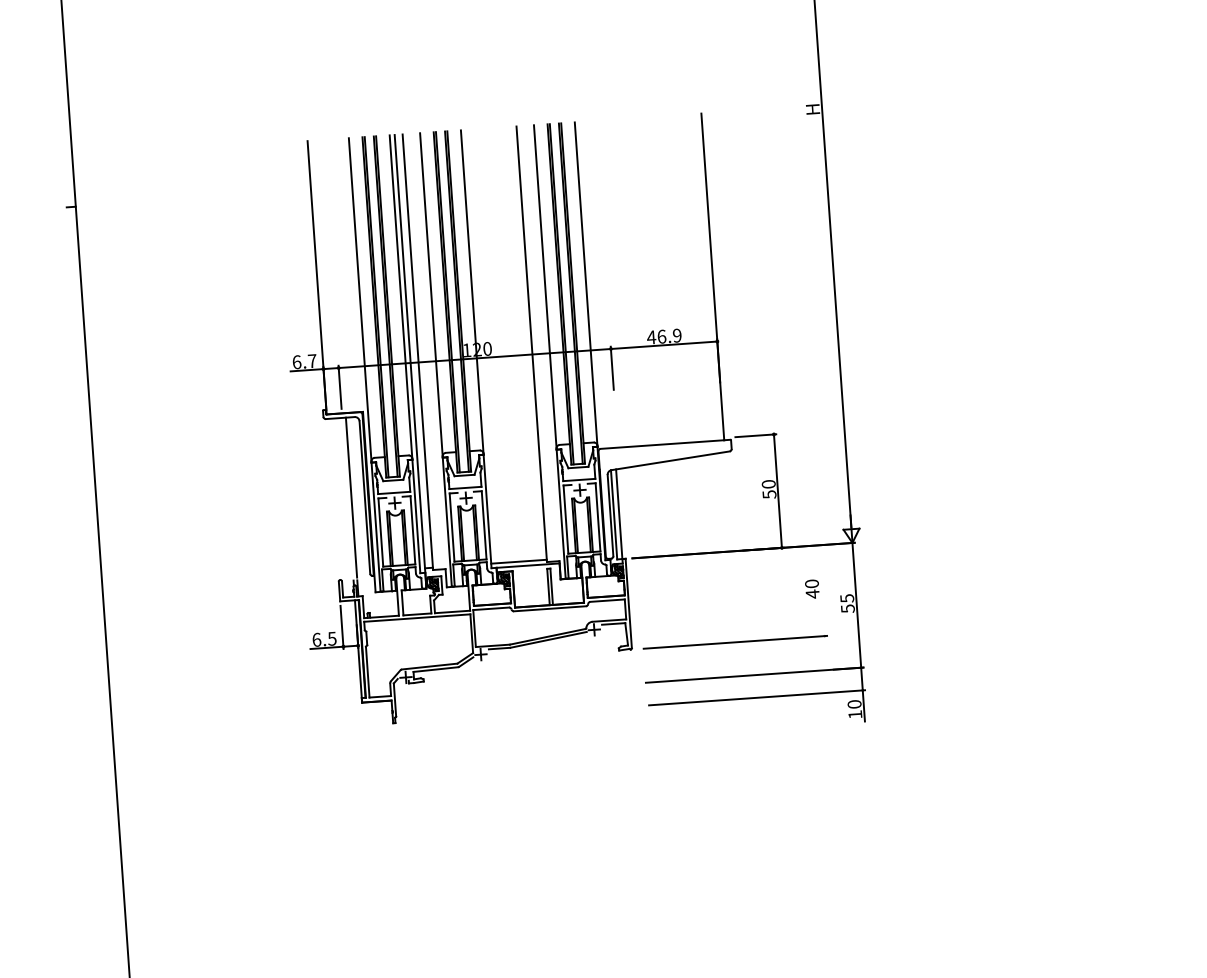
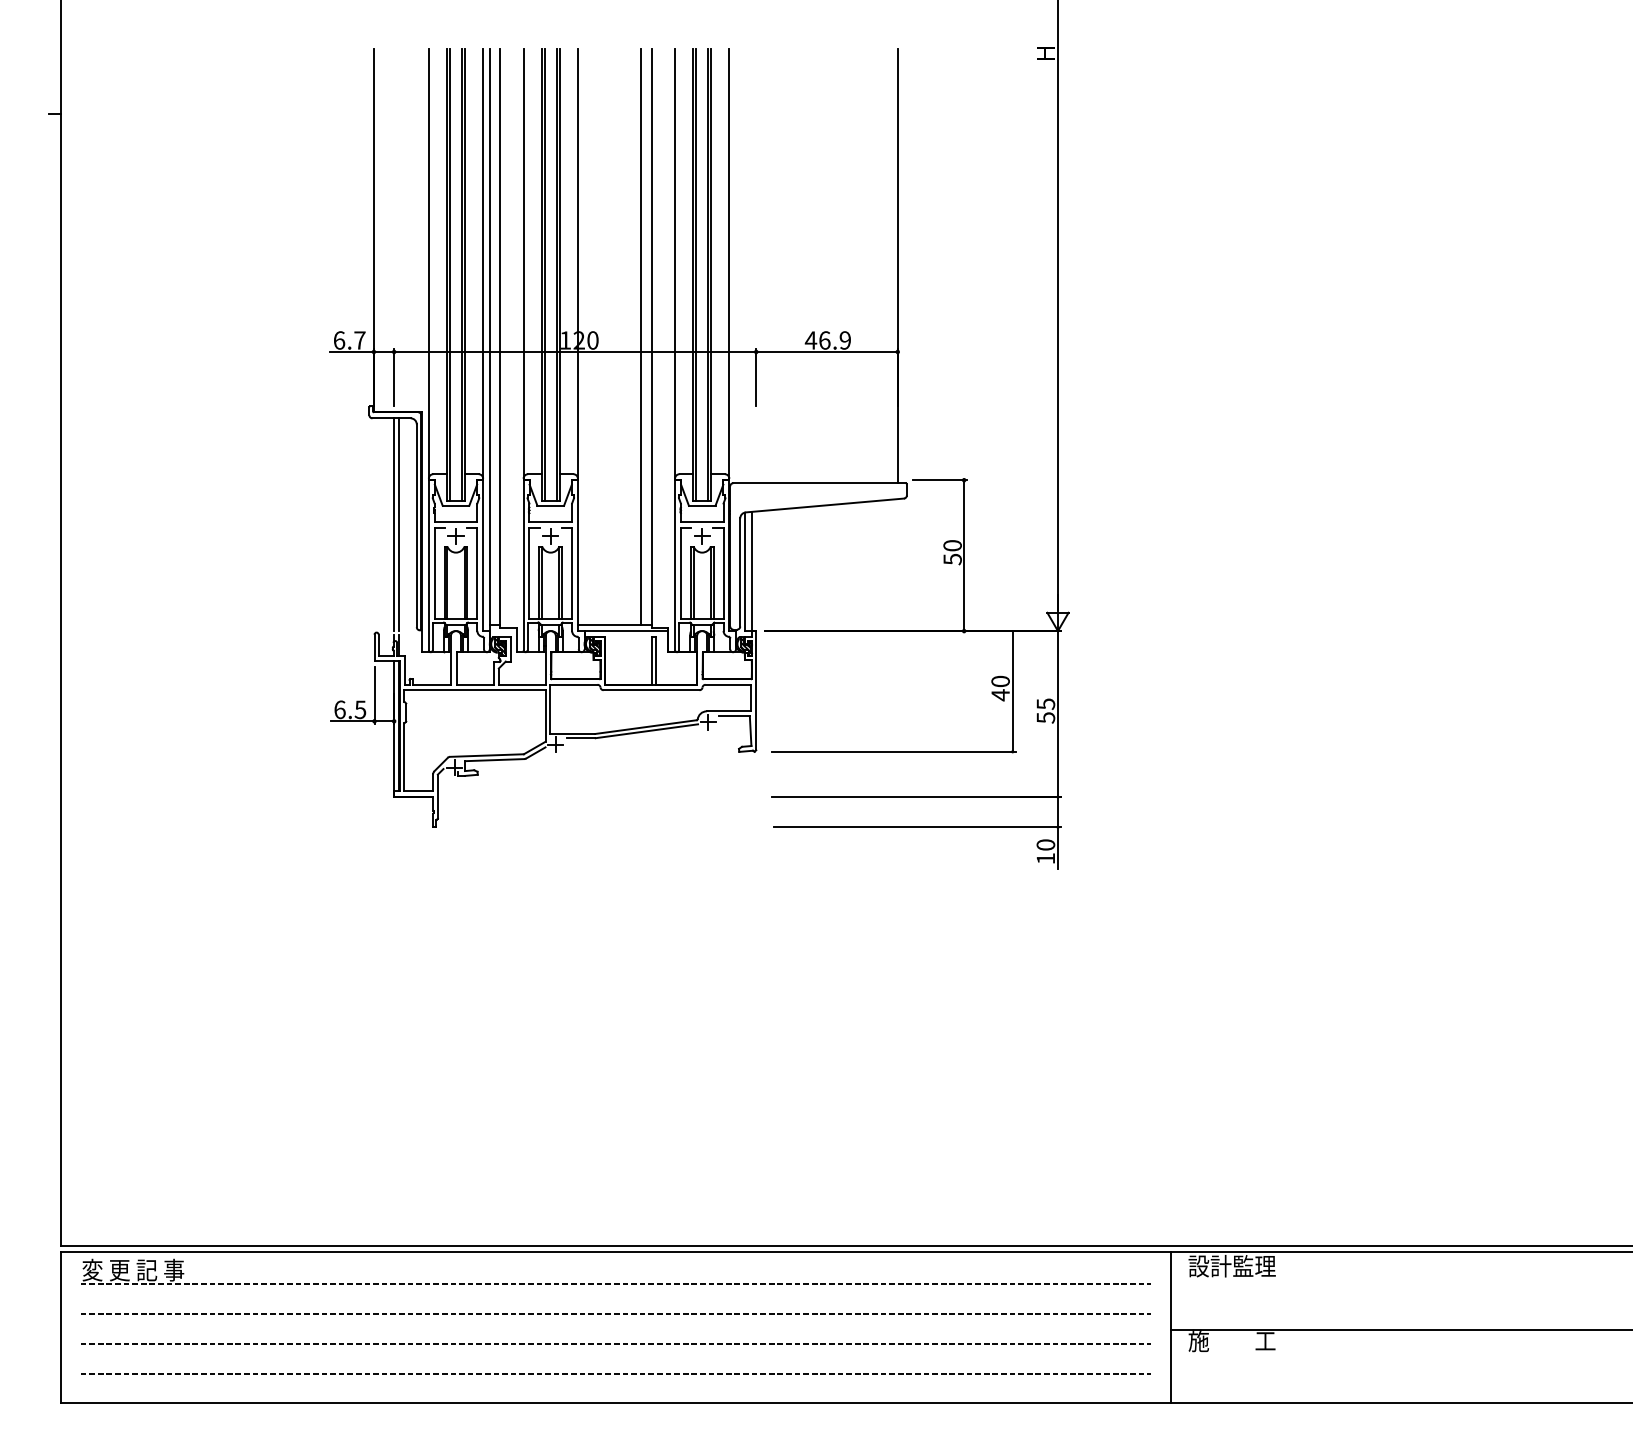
line: (523, 343) -> (641, 336), added
line: (348, 497) -> (394, 524), added
line: (821, 590) -> (1012, 691), added

